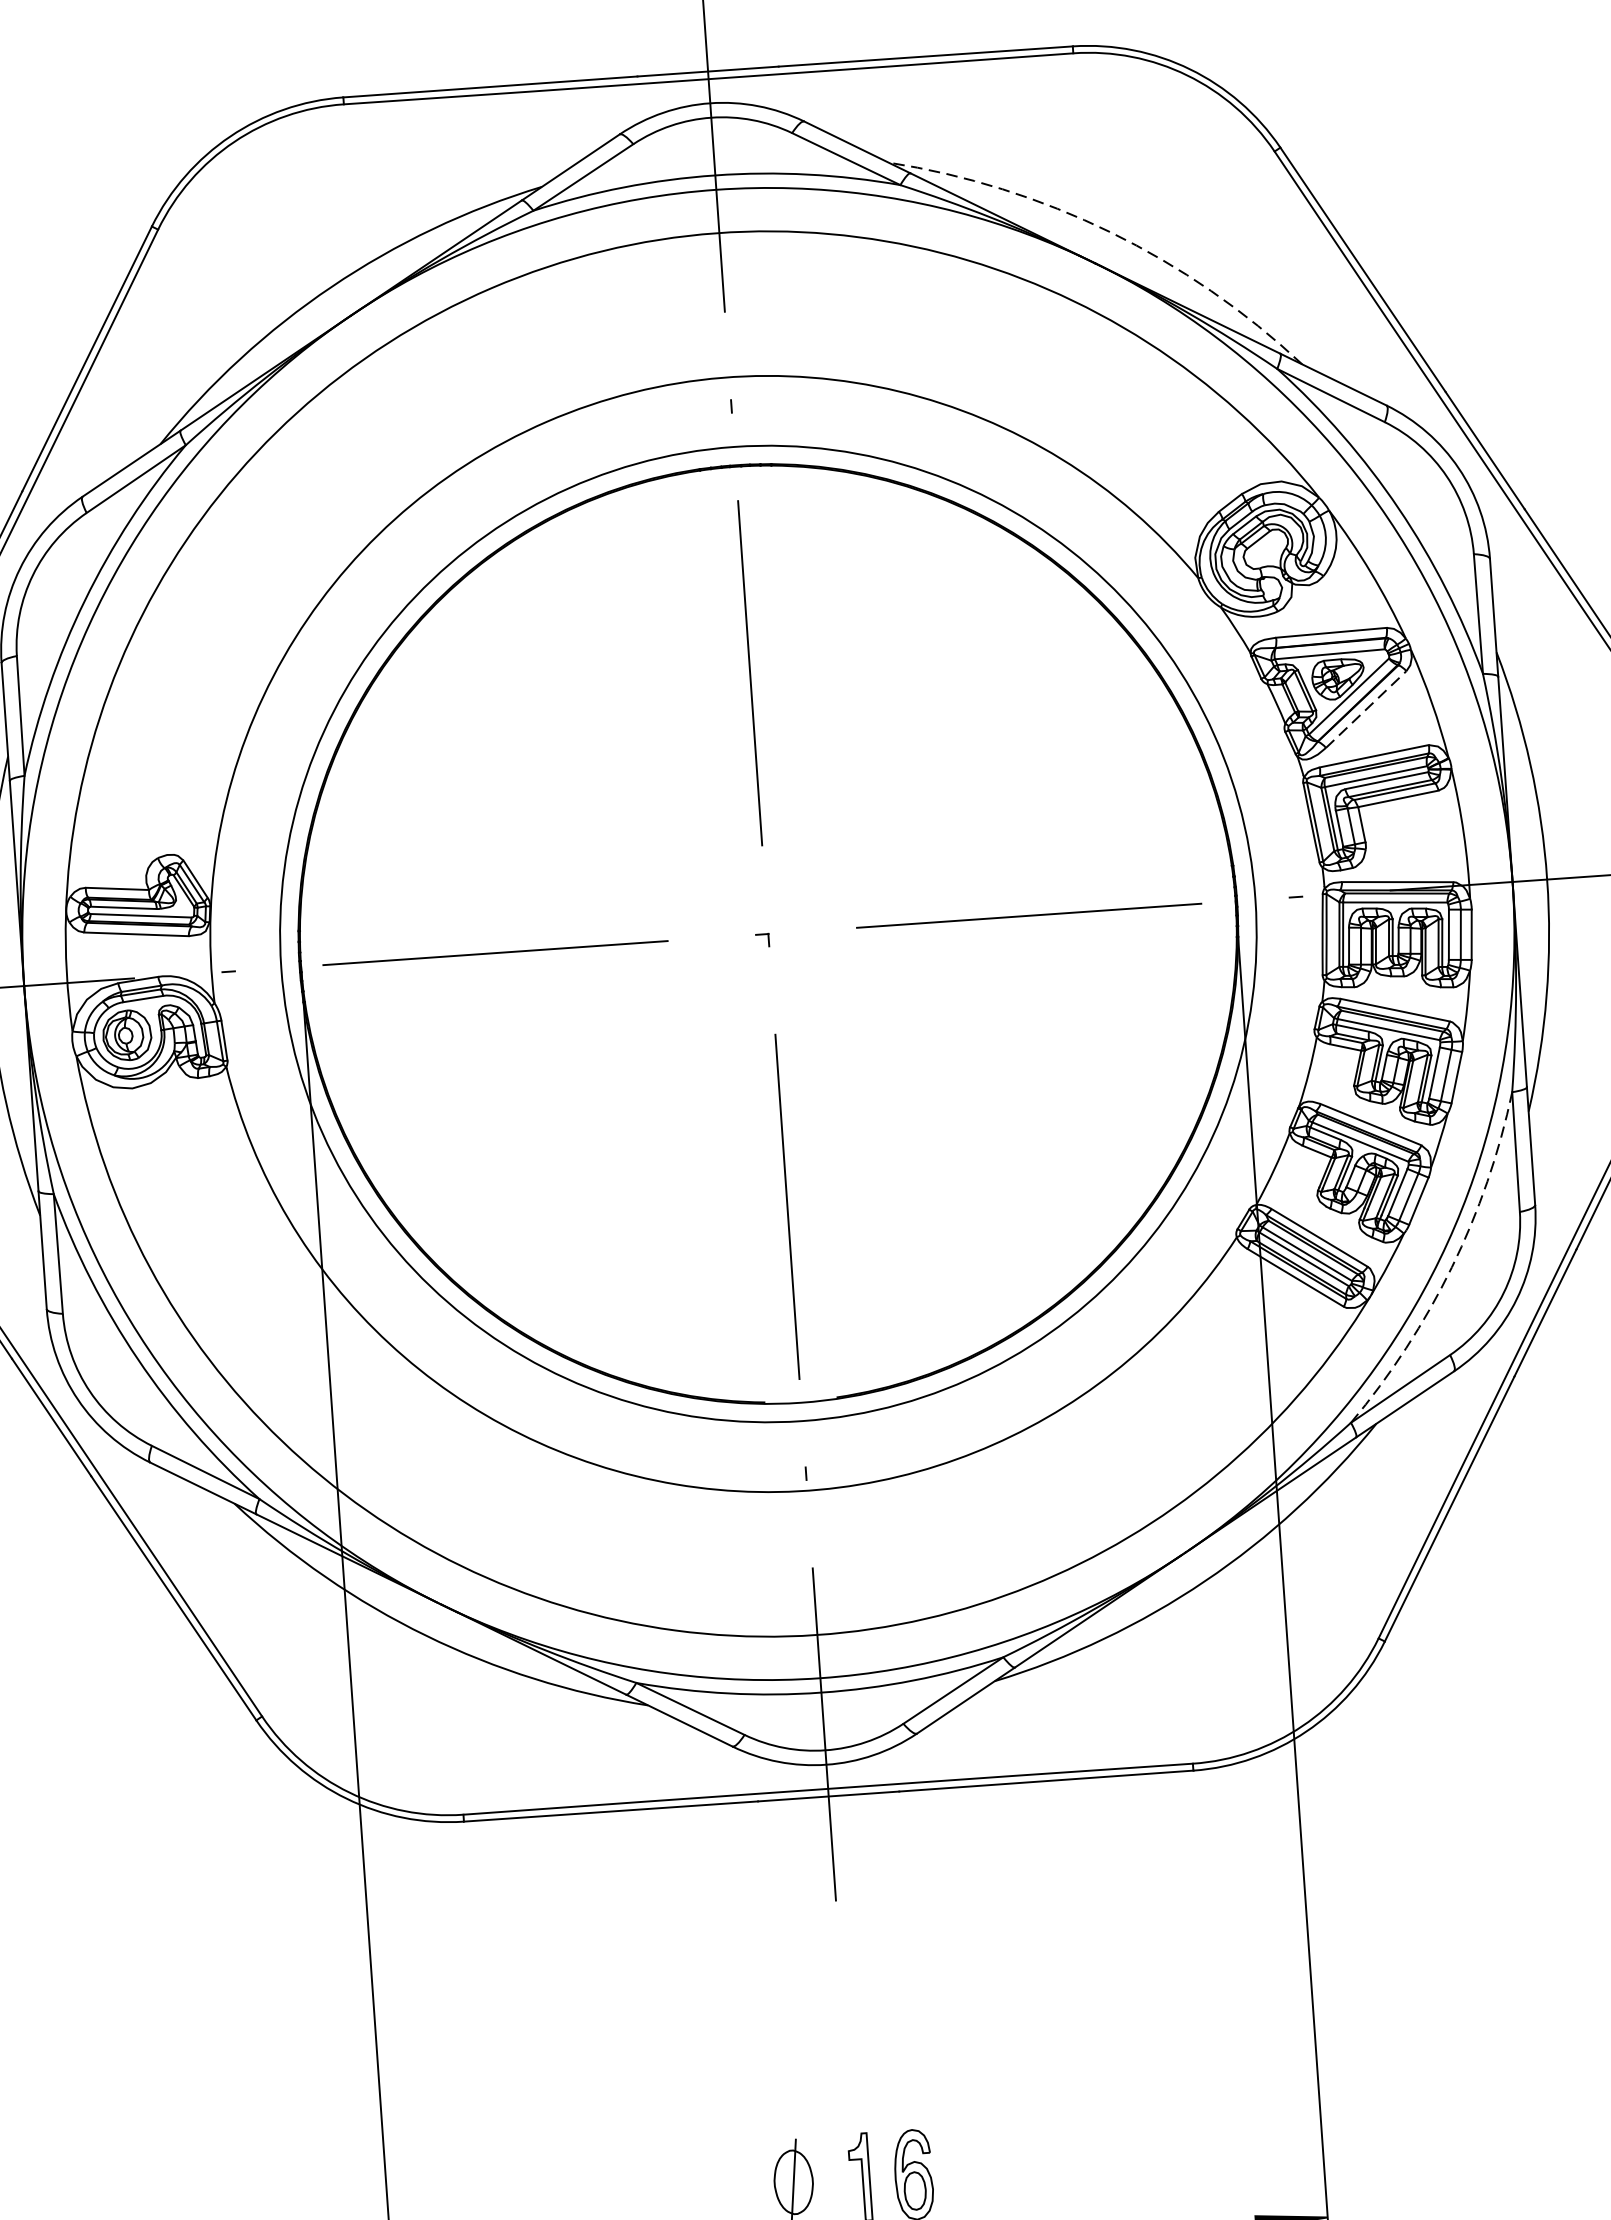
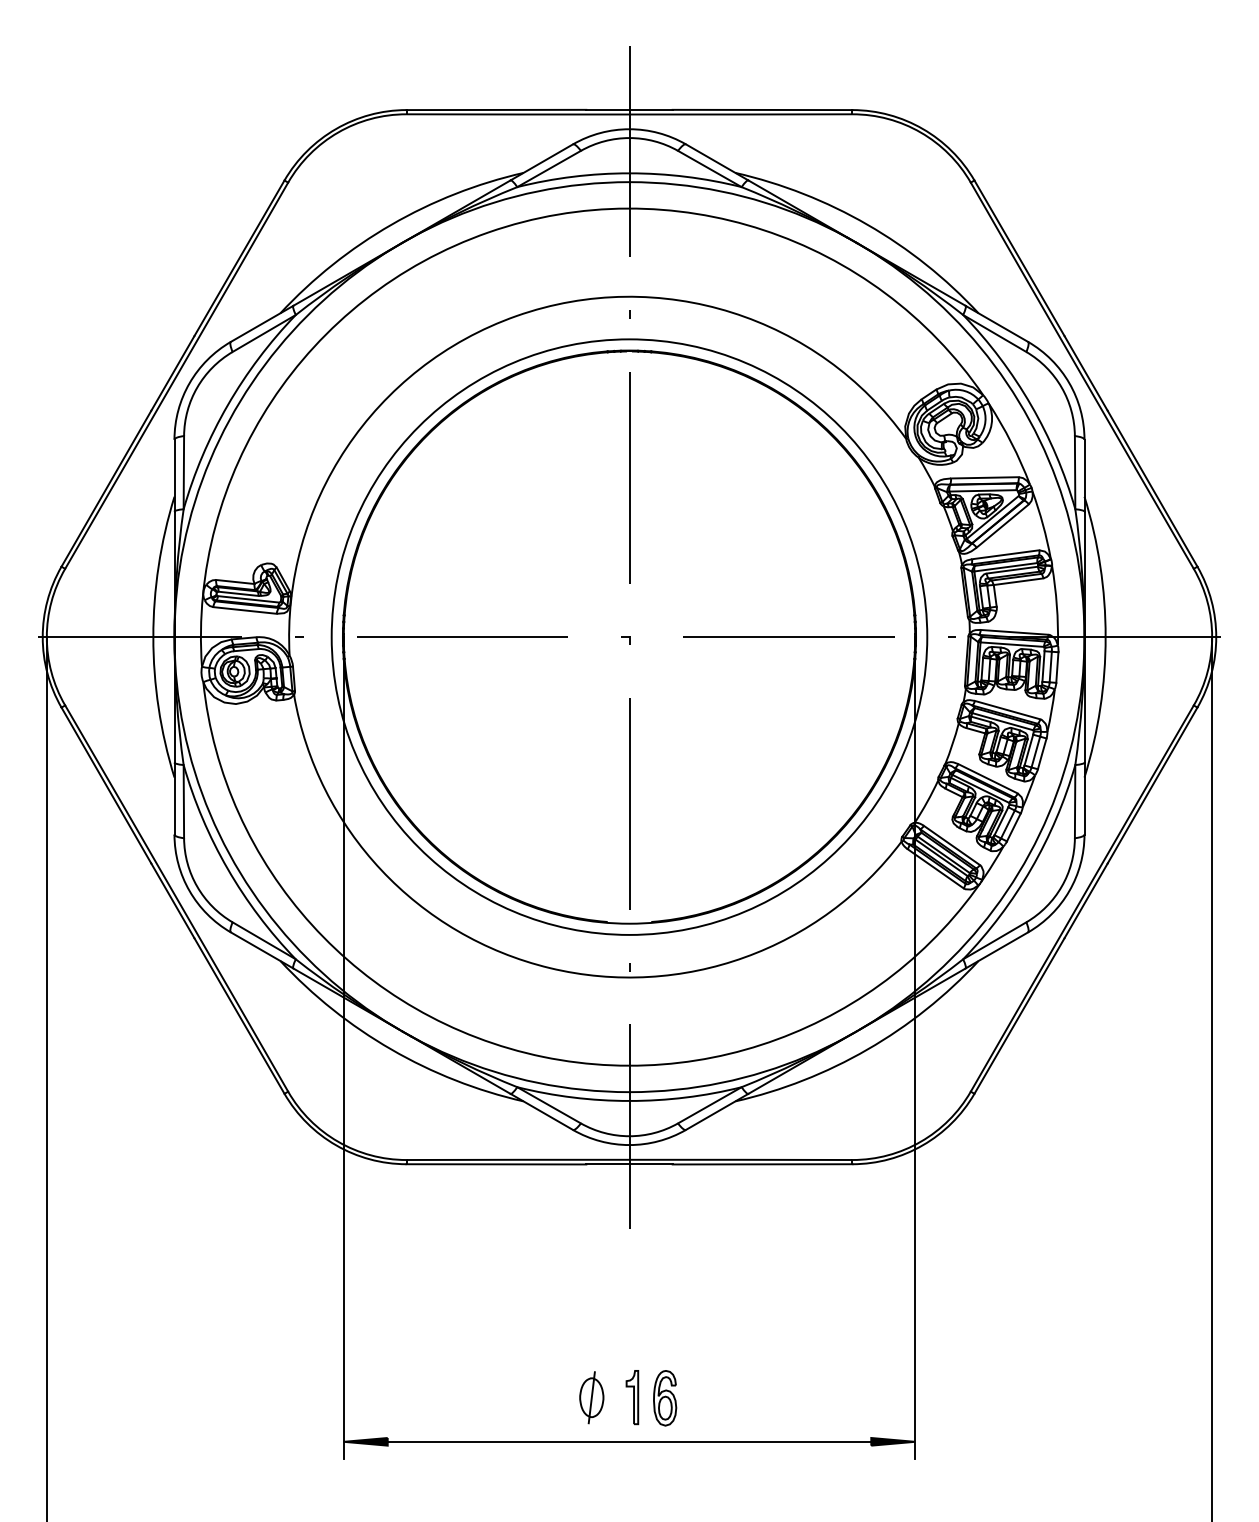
arc: (1110, 231) -> (867, 224), dashed -> solid
line: (1365, 710) -> (1002, 526), dashed -> solid
arc: (1452, 1268) -> (1031, 869), dashed -> solid

